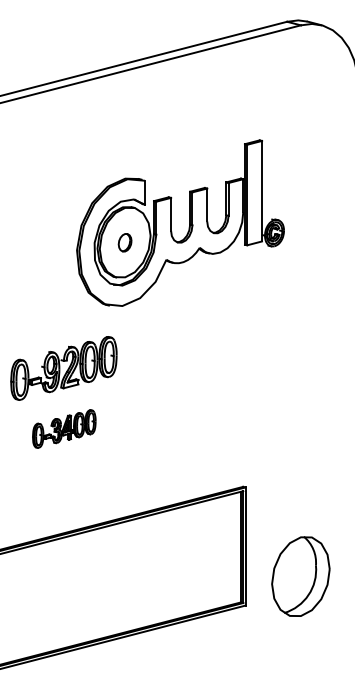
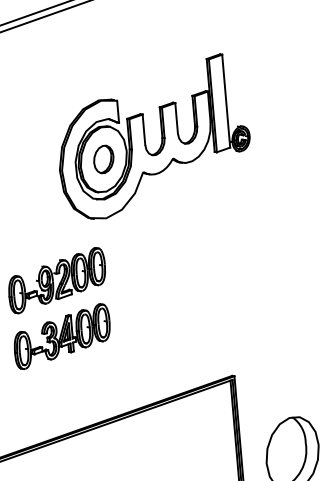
part: (124, 242) -> (103, 159), size x1.67
part: (64, 428) -> (62, 336), size x1.67

